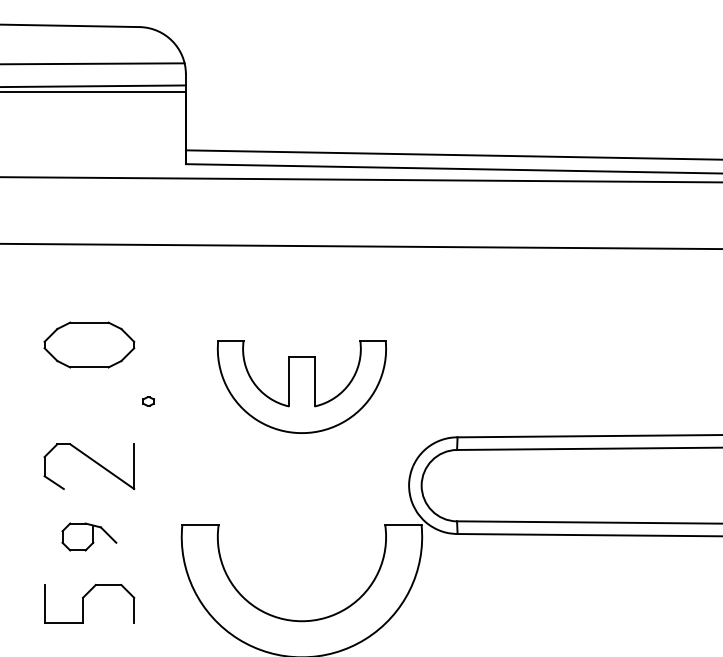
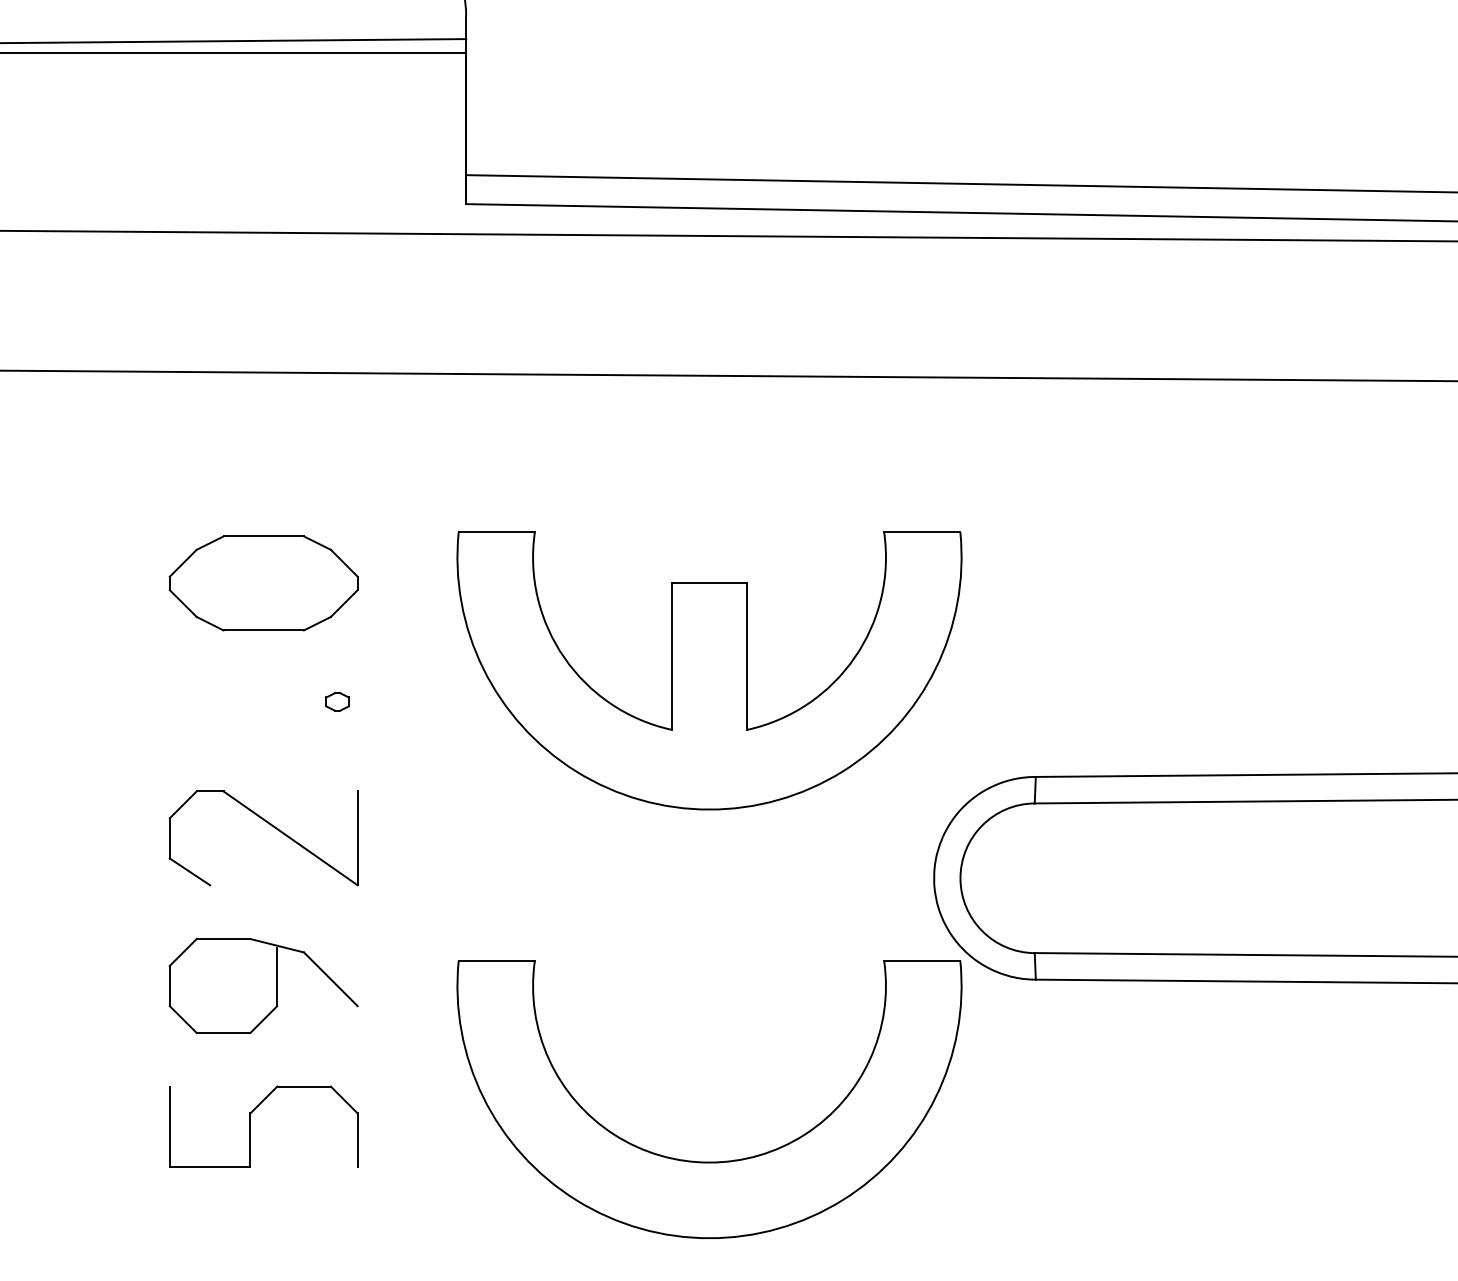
part: (301, 386) -> (708, 670), size x1.43
part: (148, 401) -> (337, 701), moved
part: (89, 536) -> (263, 984), size x1.67

